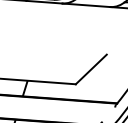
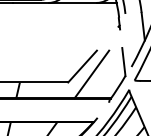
line: (99, 78) -> (91, 74), added

